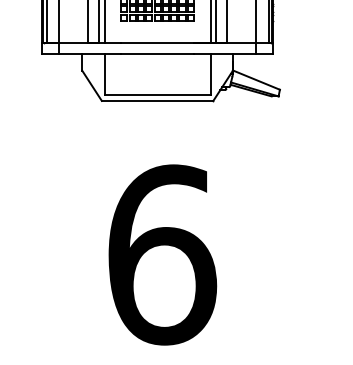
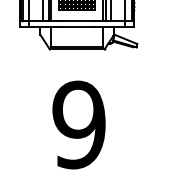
text: (162, 253) -> (79, 124), 9 -> 6

